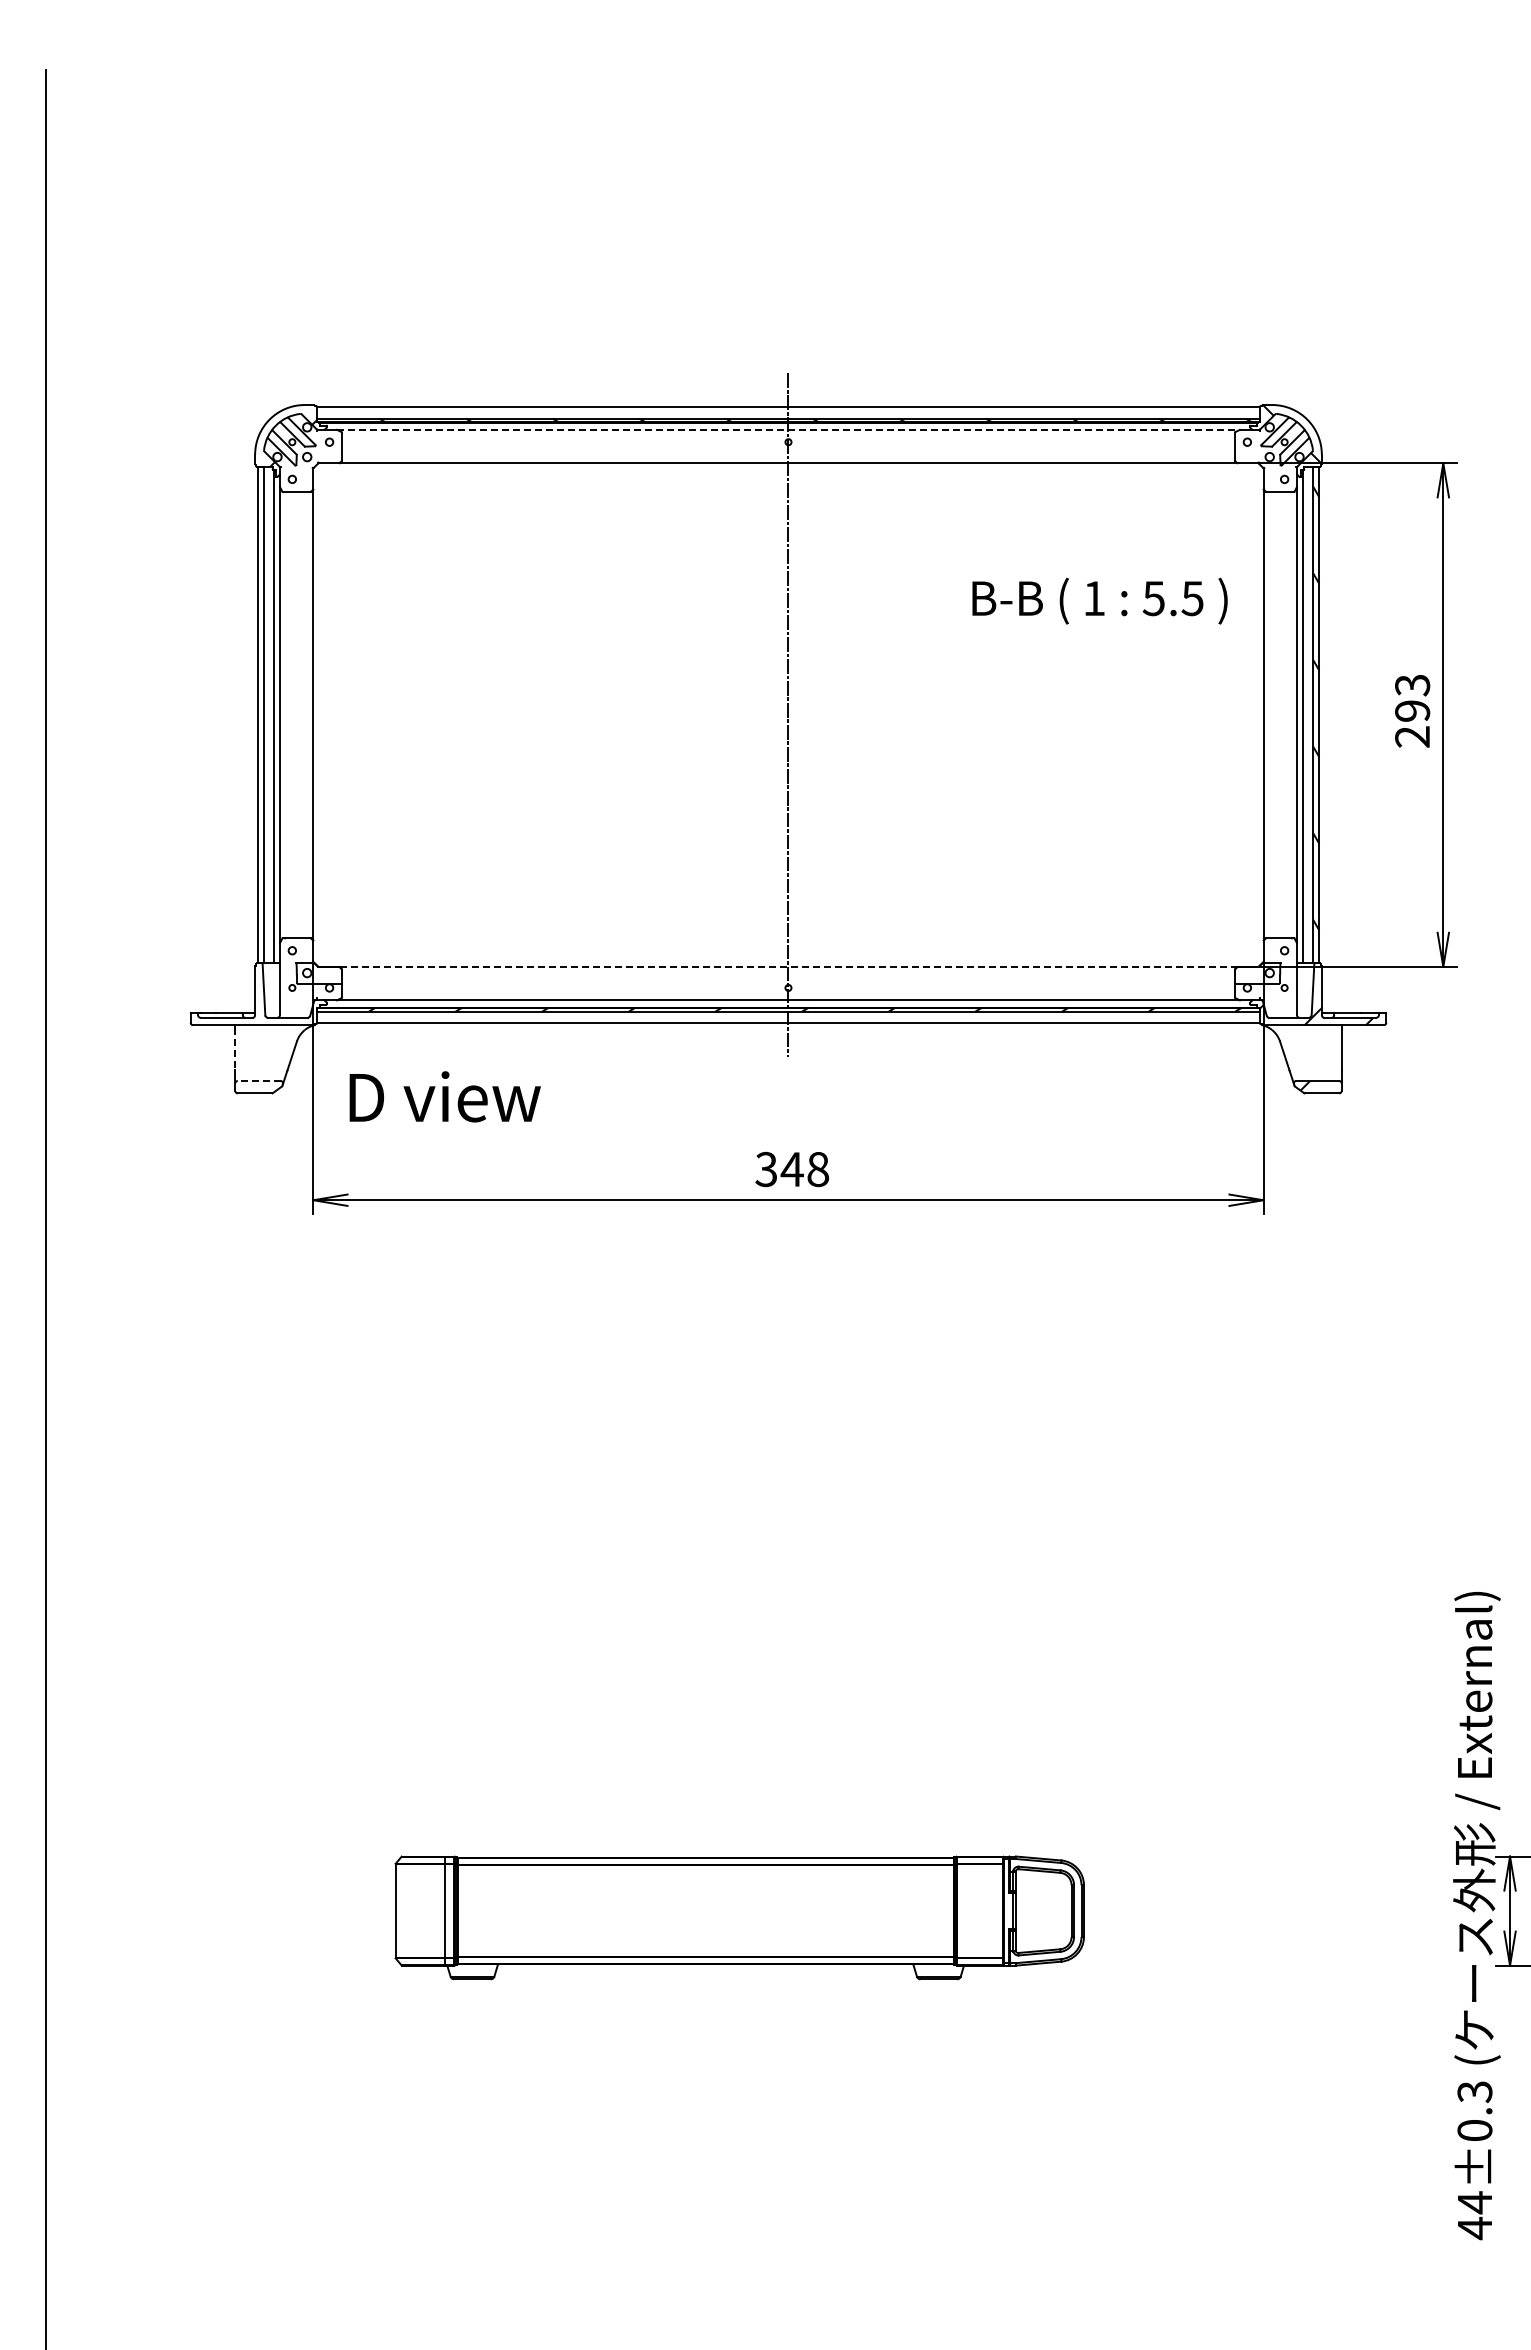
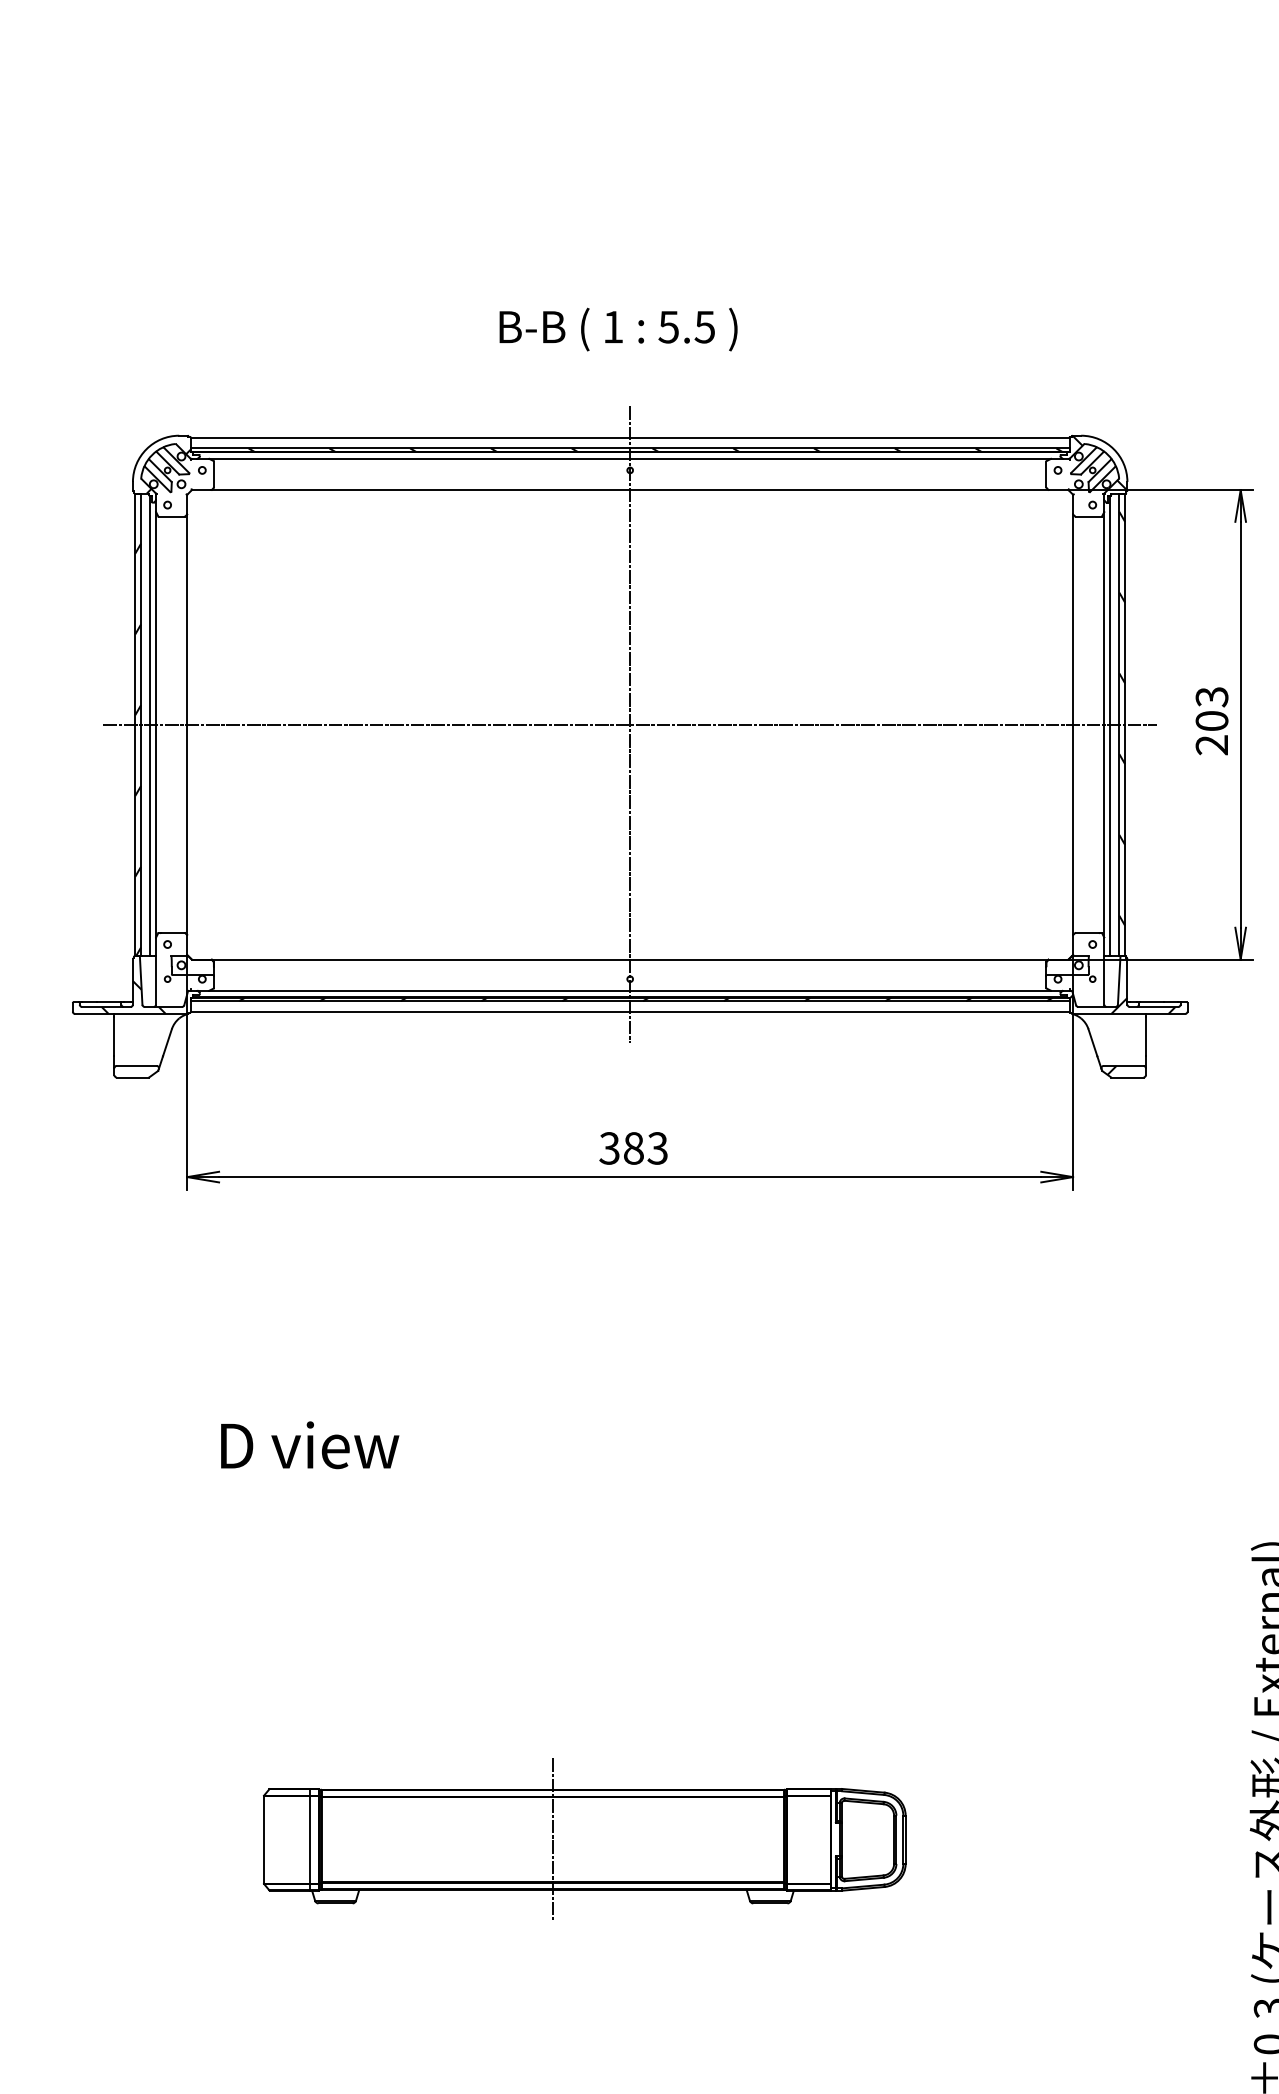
line: (788, 429) -> (630, 458), dashed -> solid
text: (1099, 600) -> (618, 328), moved
text: (1412, 710) -> (1211, 720), 293 -> 203
line: (788, 715) -> (630, 725), added
hatch: (260, 741) -> (137, 749), added
line: (787, 966) -> (629, 959), dashed -> solid
hatch: (255, 1007) -> (133, 997), added
line: (235, 1048) -> (114, 1035), dashed -> solid
line: (258, 1081) -> (136, 1066), dashed -> solid
text: (444, 1096) -> (309, 1444), moved
text: (804, 1169) -> (645, 1148), 348 -> 383
line: (705, 1910) -> (552, 1839), added

